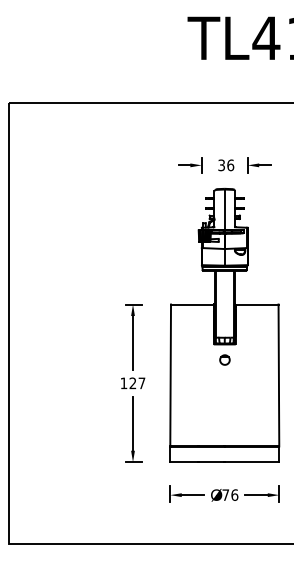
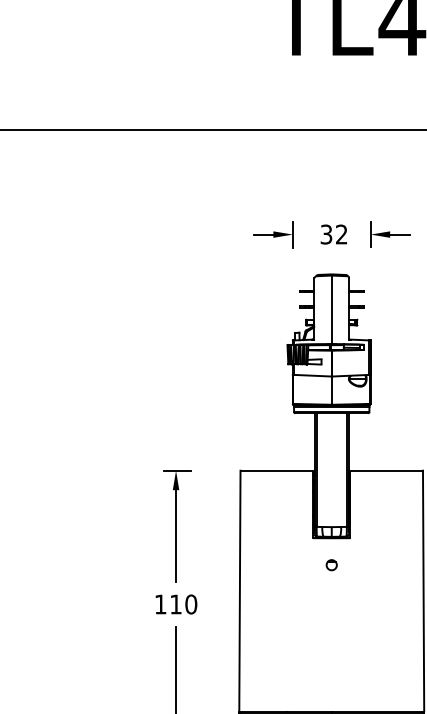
text: (230, 165) -> (341, 234), 36 -> 32
part: (224, 360) -> (331, 565), size x0.62
text: (137, 383) -> (183, 604), 127 -> 110

